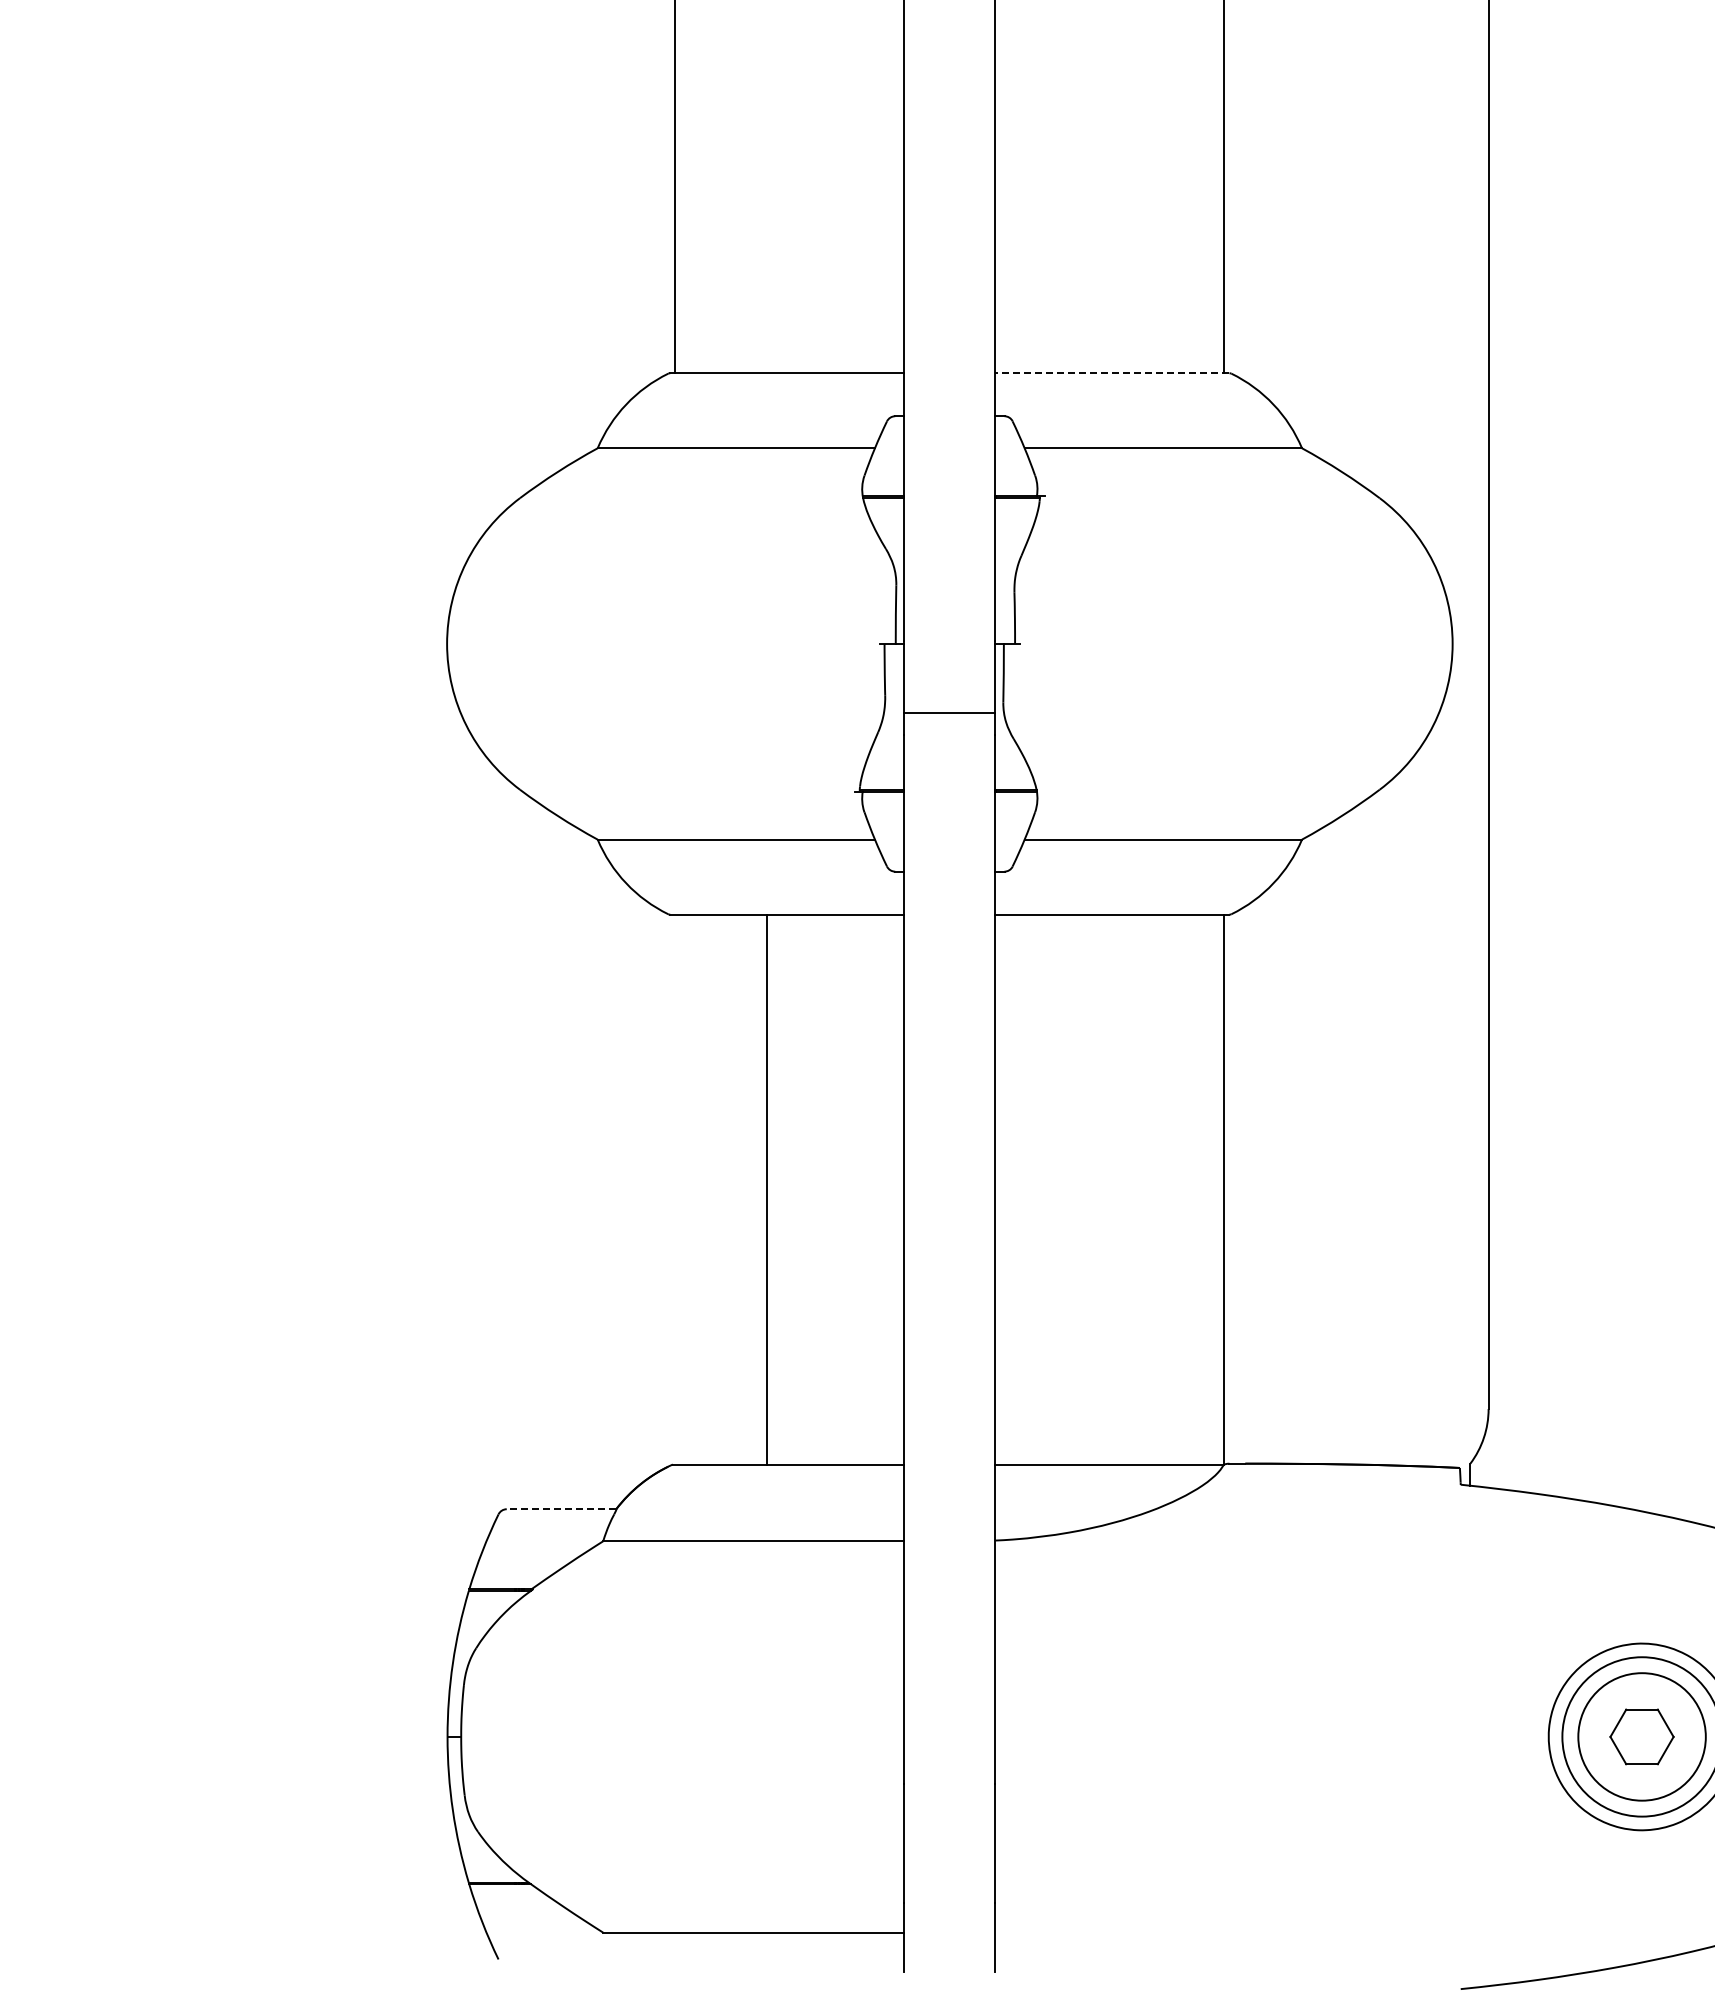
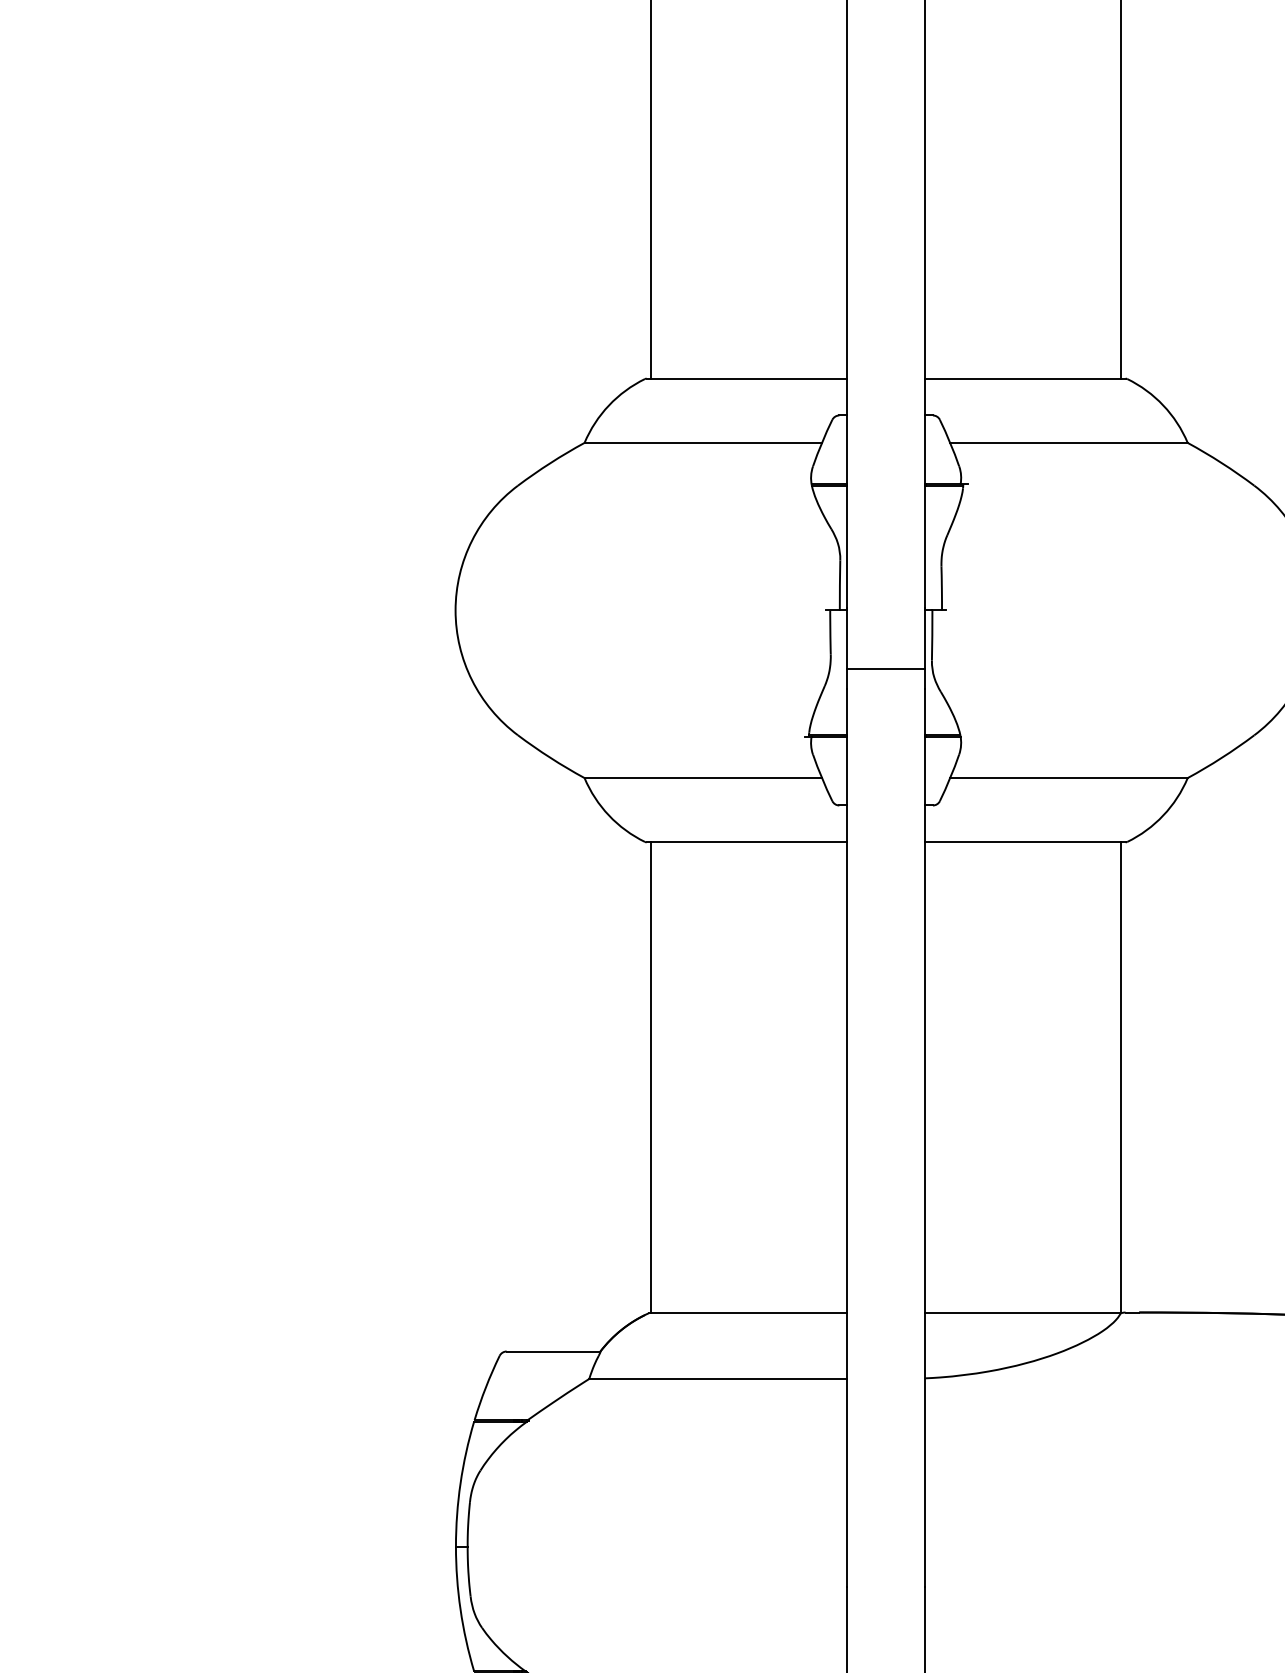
line: (1111, 373) -> (1024, 378), dashed -> solid
line: (767, 1189) -> (651, 1077), moved
line: (561, 1509) -> (553, 1351), dashed -> solid

